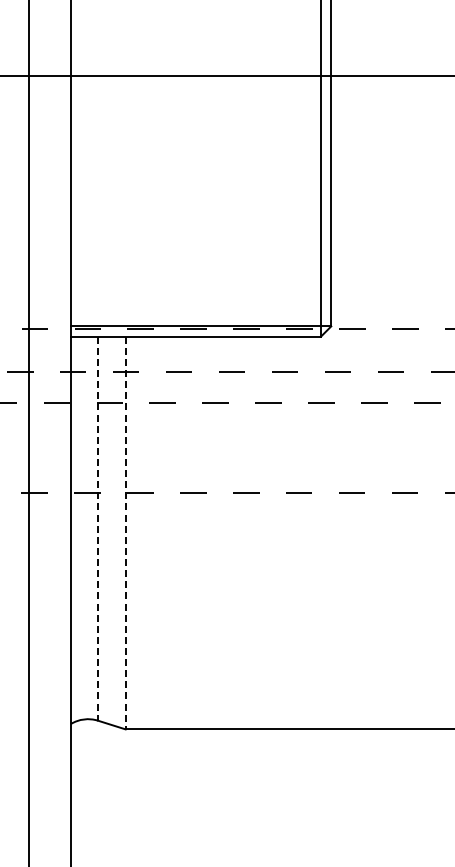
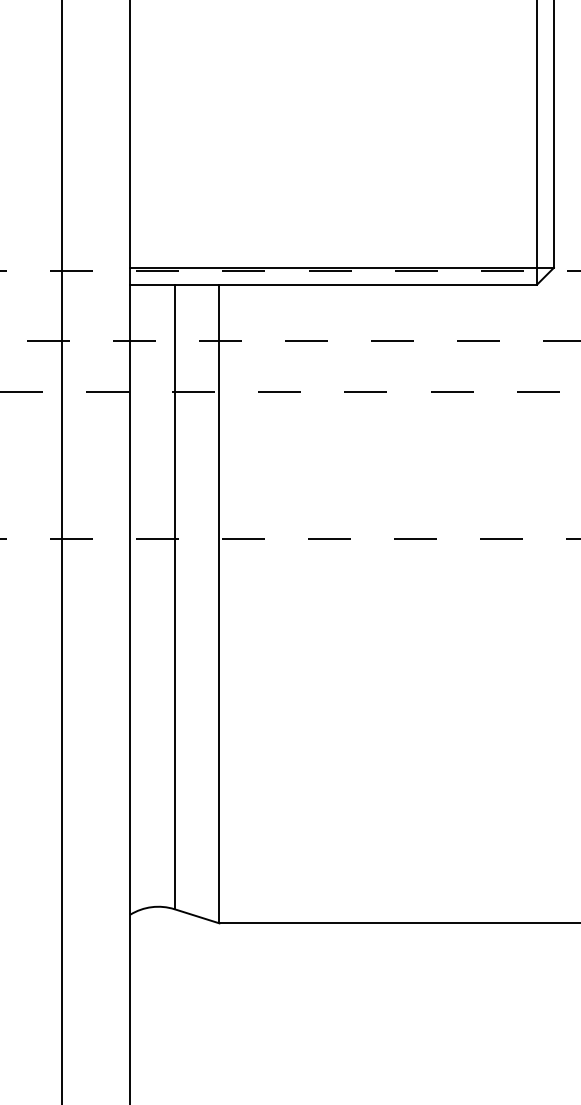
line: (98, 528) -> (175, 596), dashed -> solid
line: (125, 533) -> (219, 604), dashed -> solid

